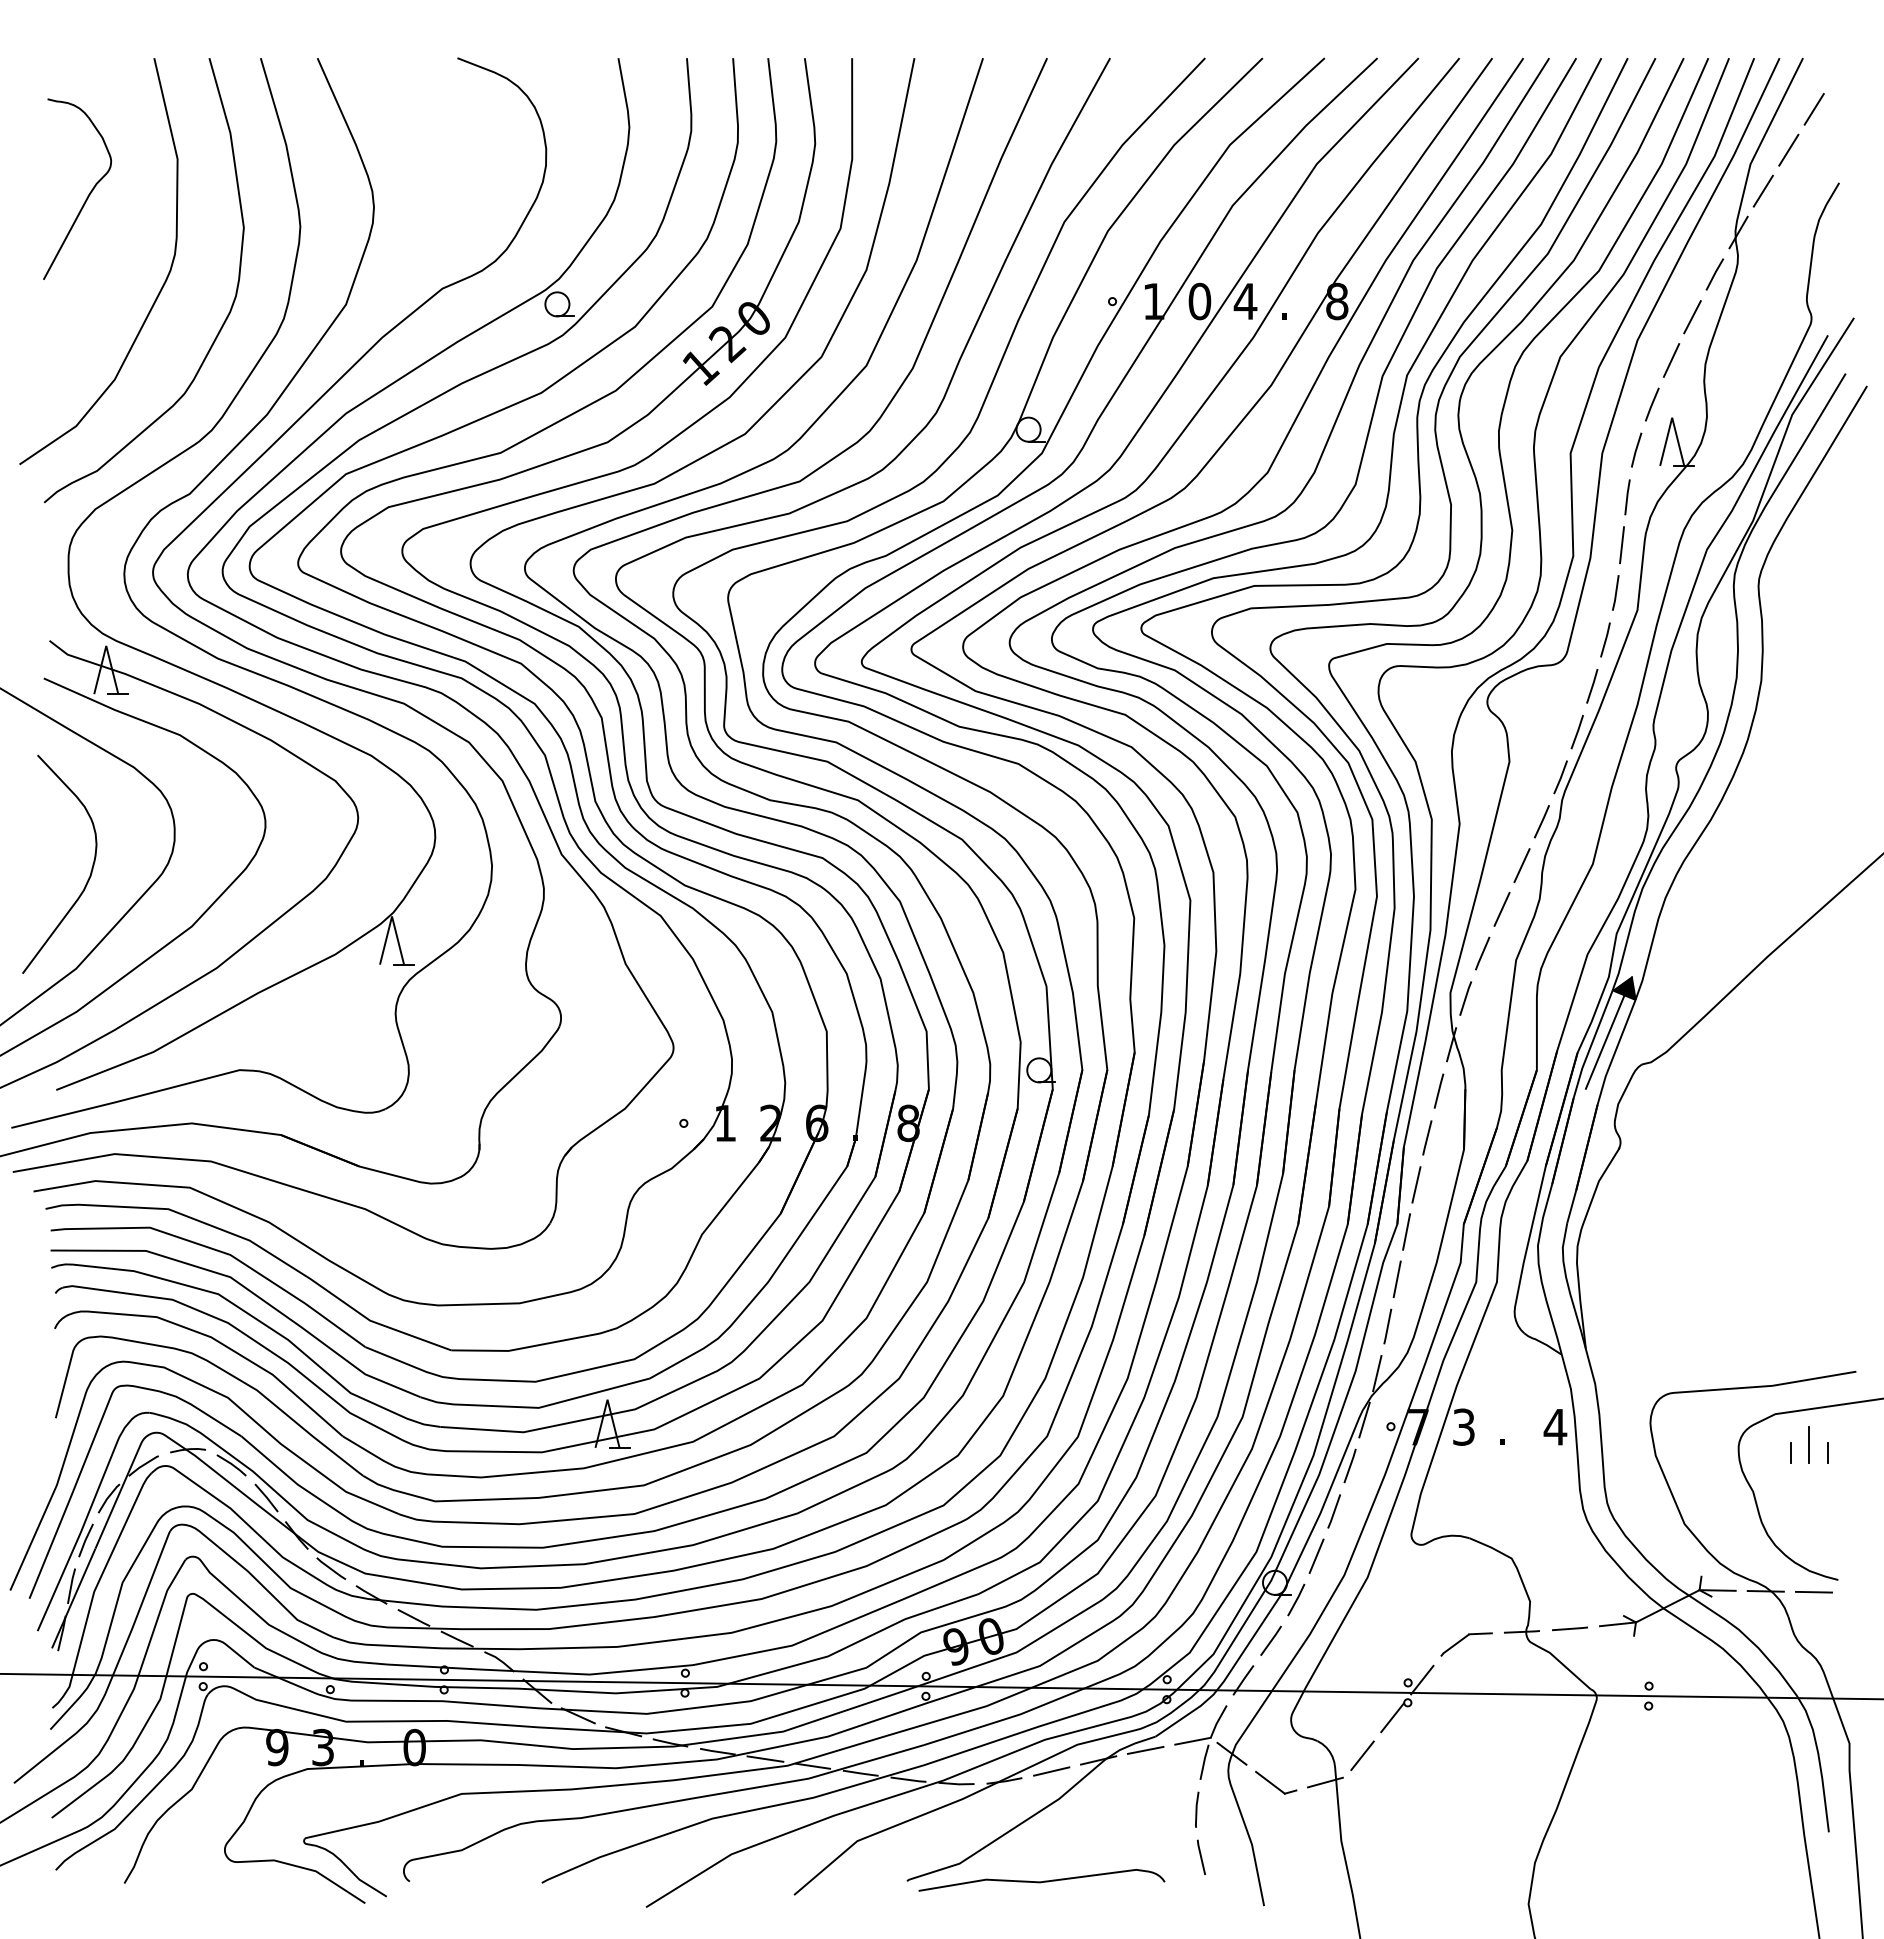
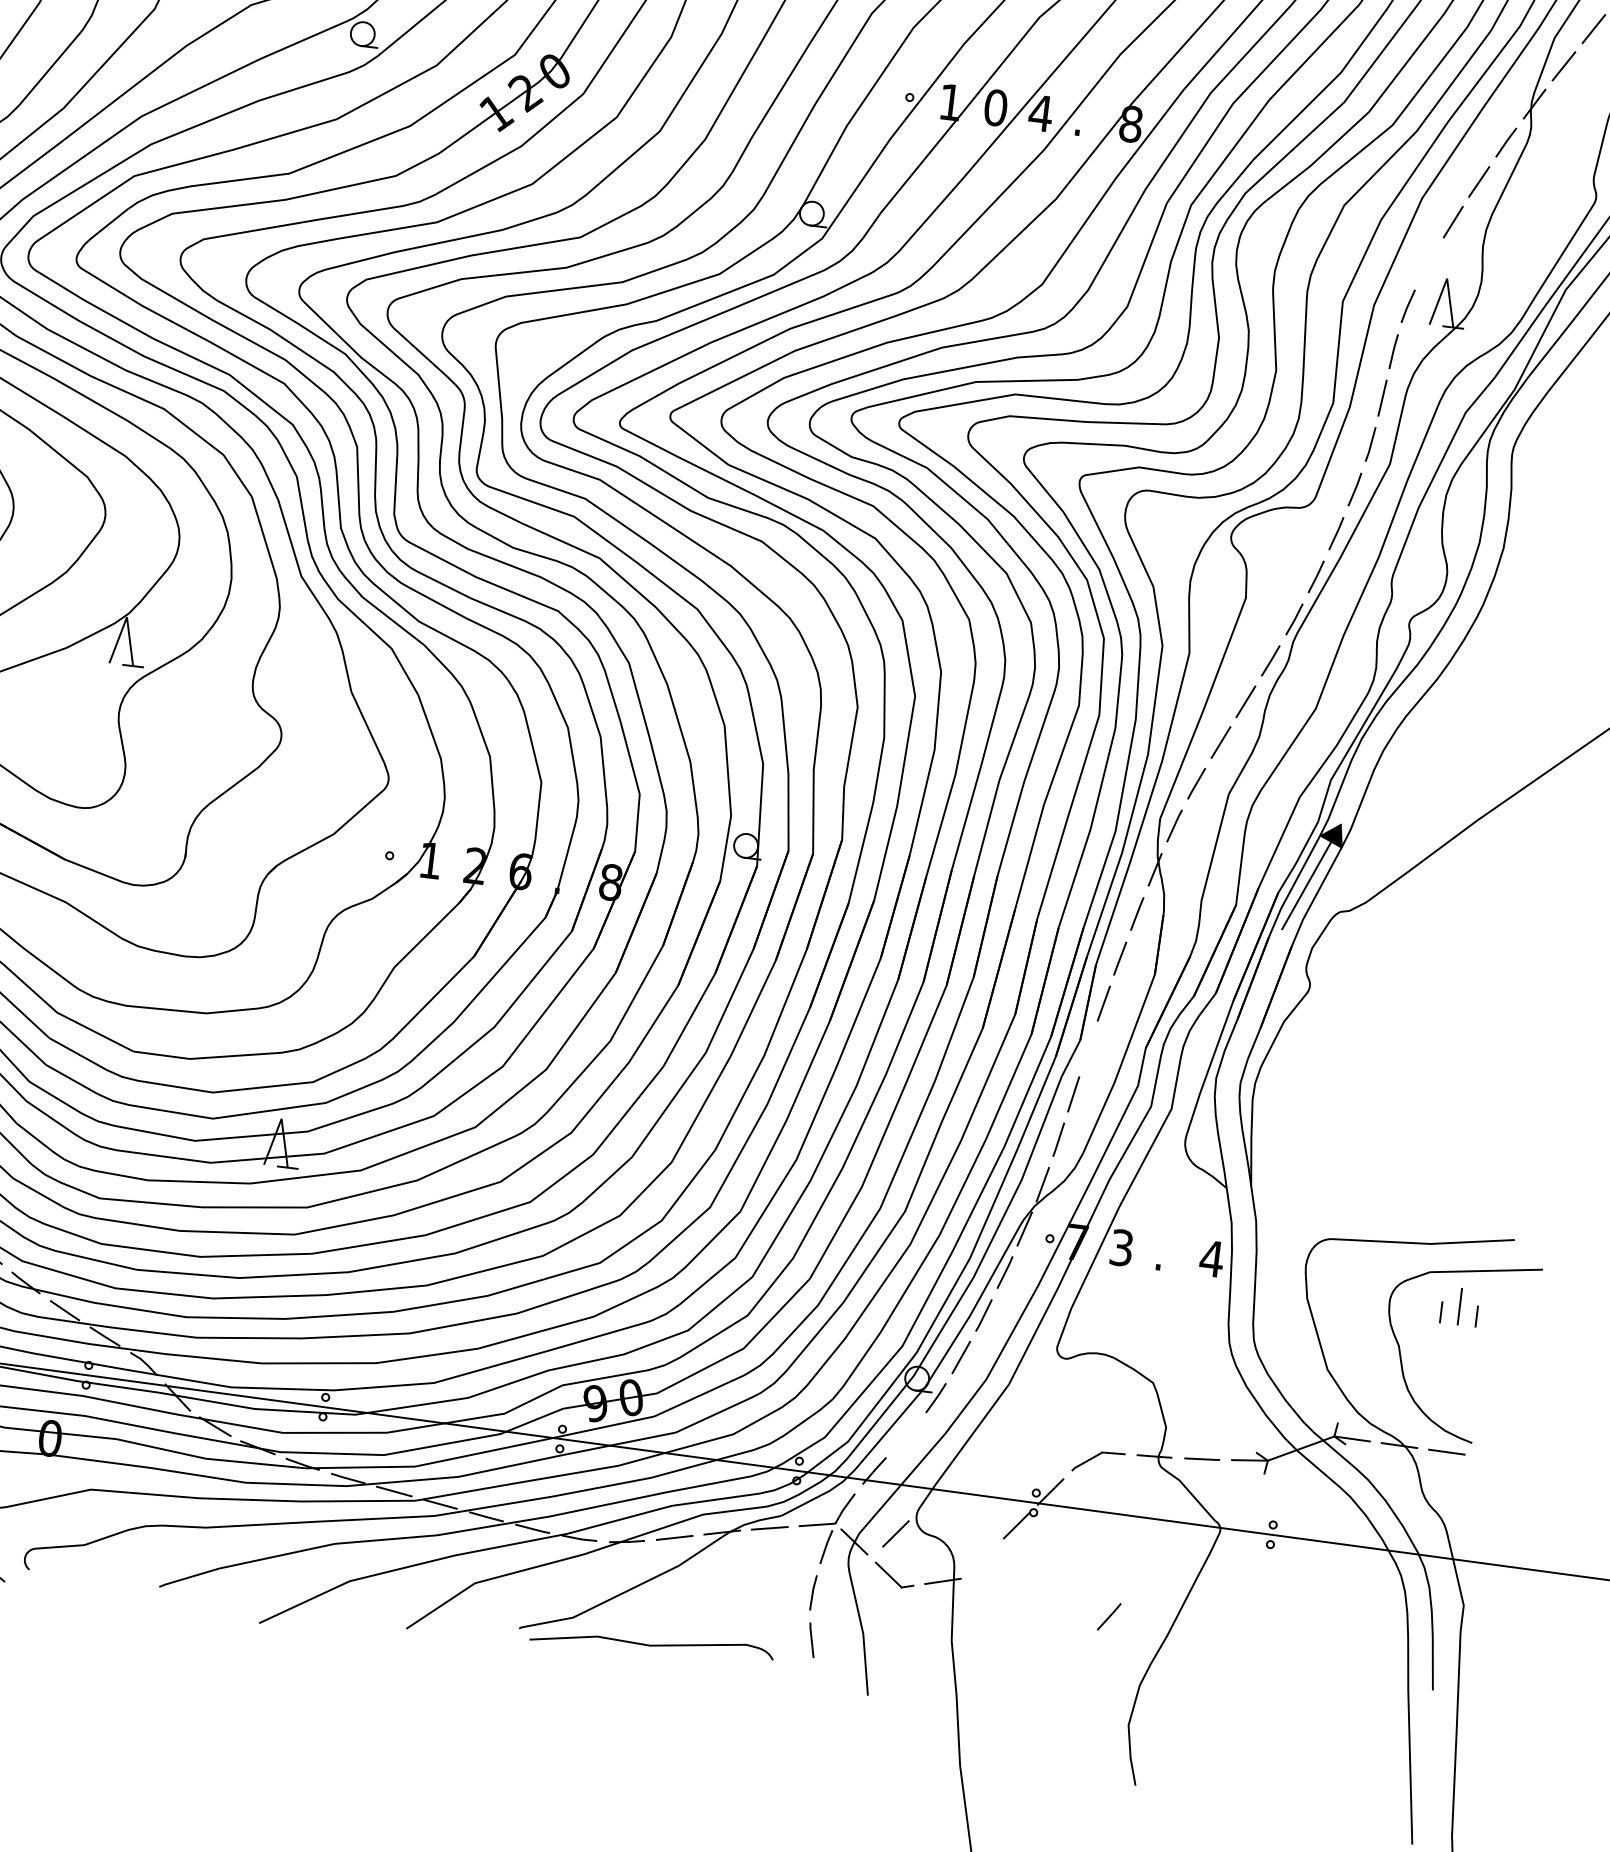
line: (1652, 404) -> (1429, 263), removed
line: (1406, 1231) -> (1088, 1048), removed
line: (1270, 1640) -> (1108, 1616), moved
line: (1362, 1755) -> (895, 1533), moved

